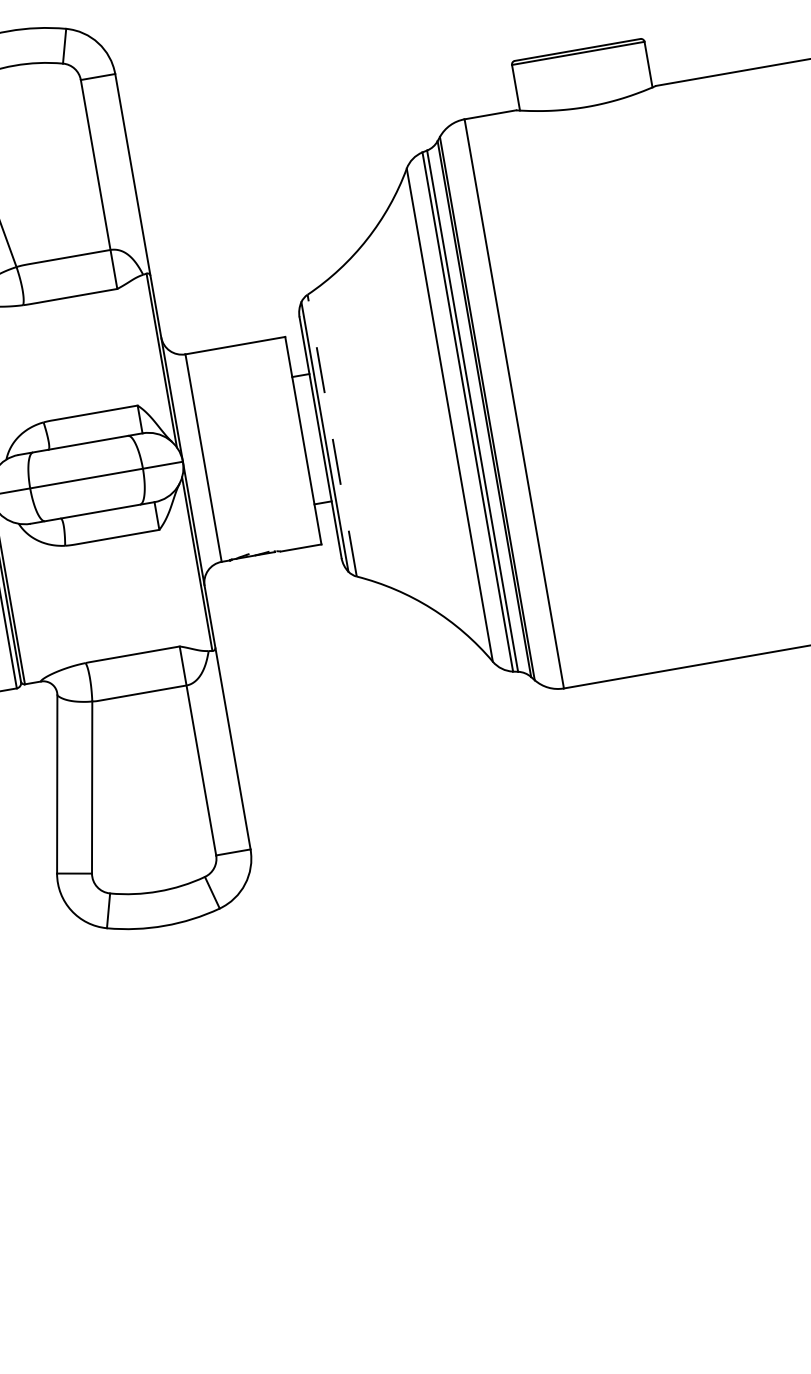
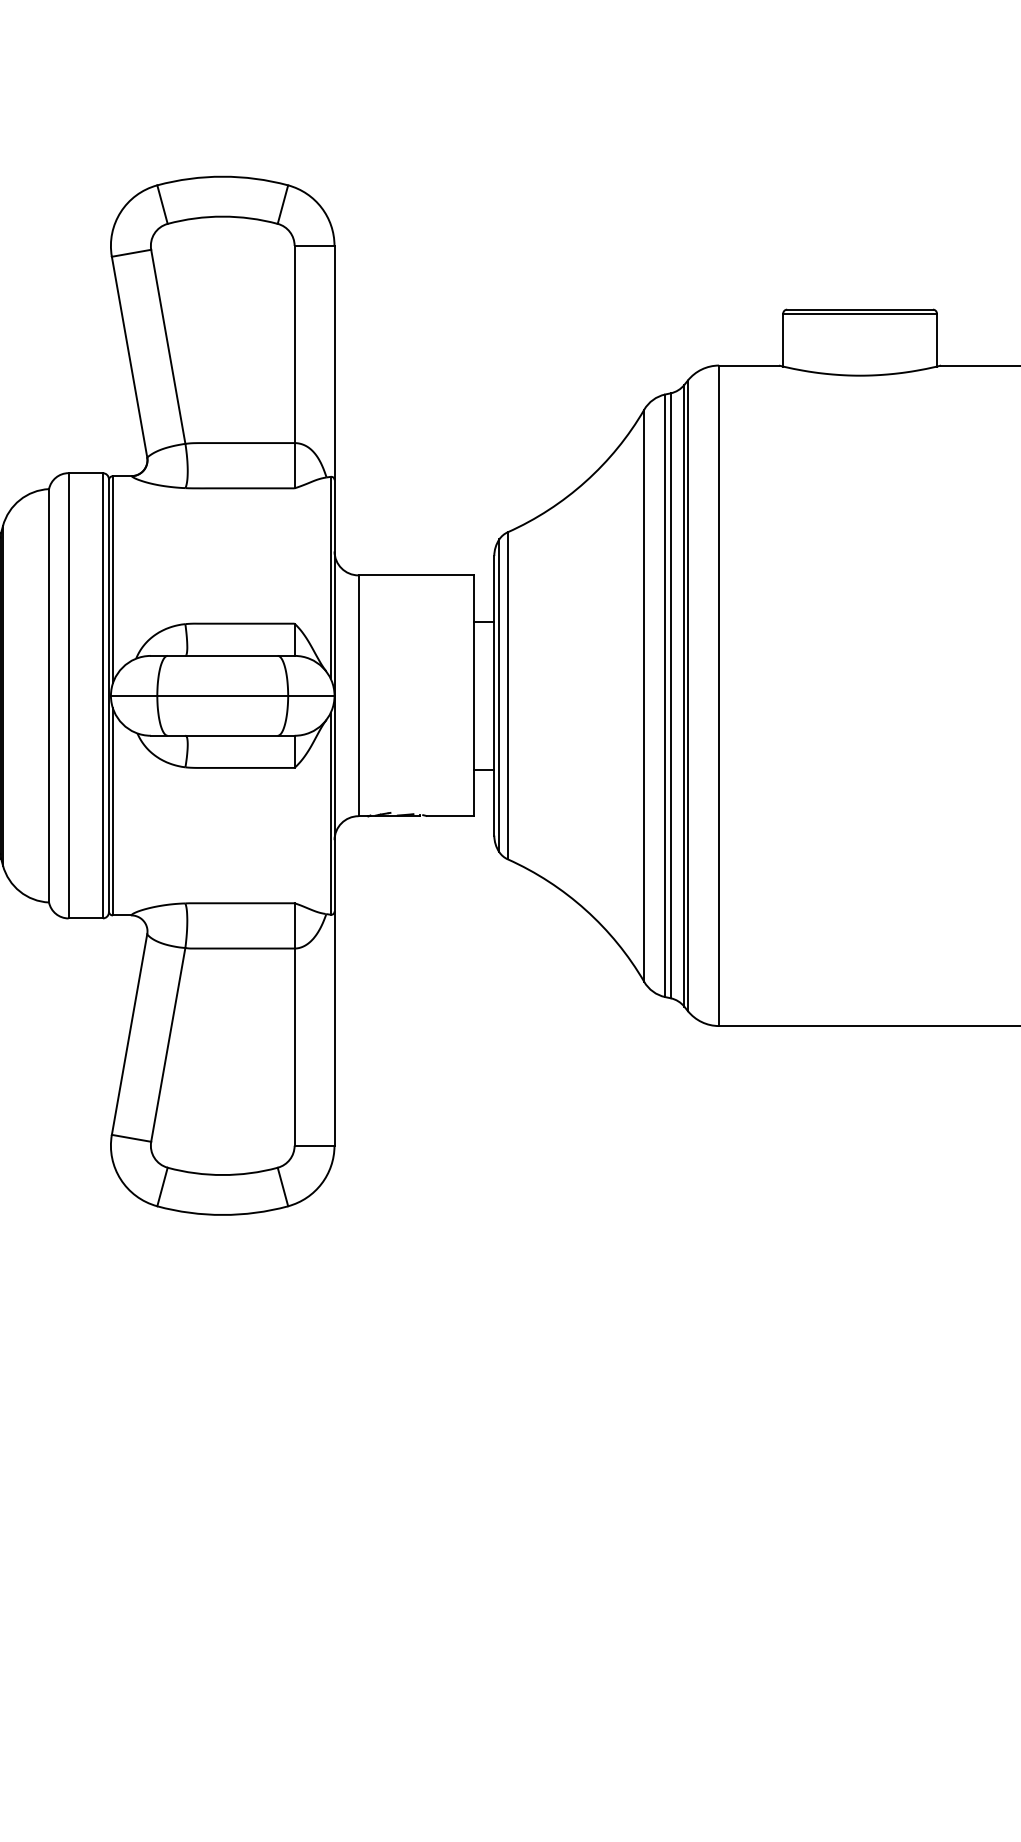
line: (331, 435) -> (507, 695), dashed -> solid

